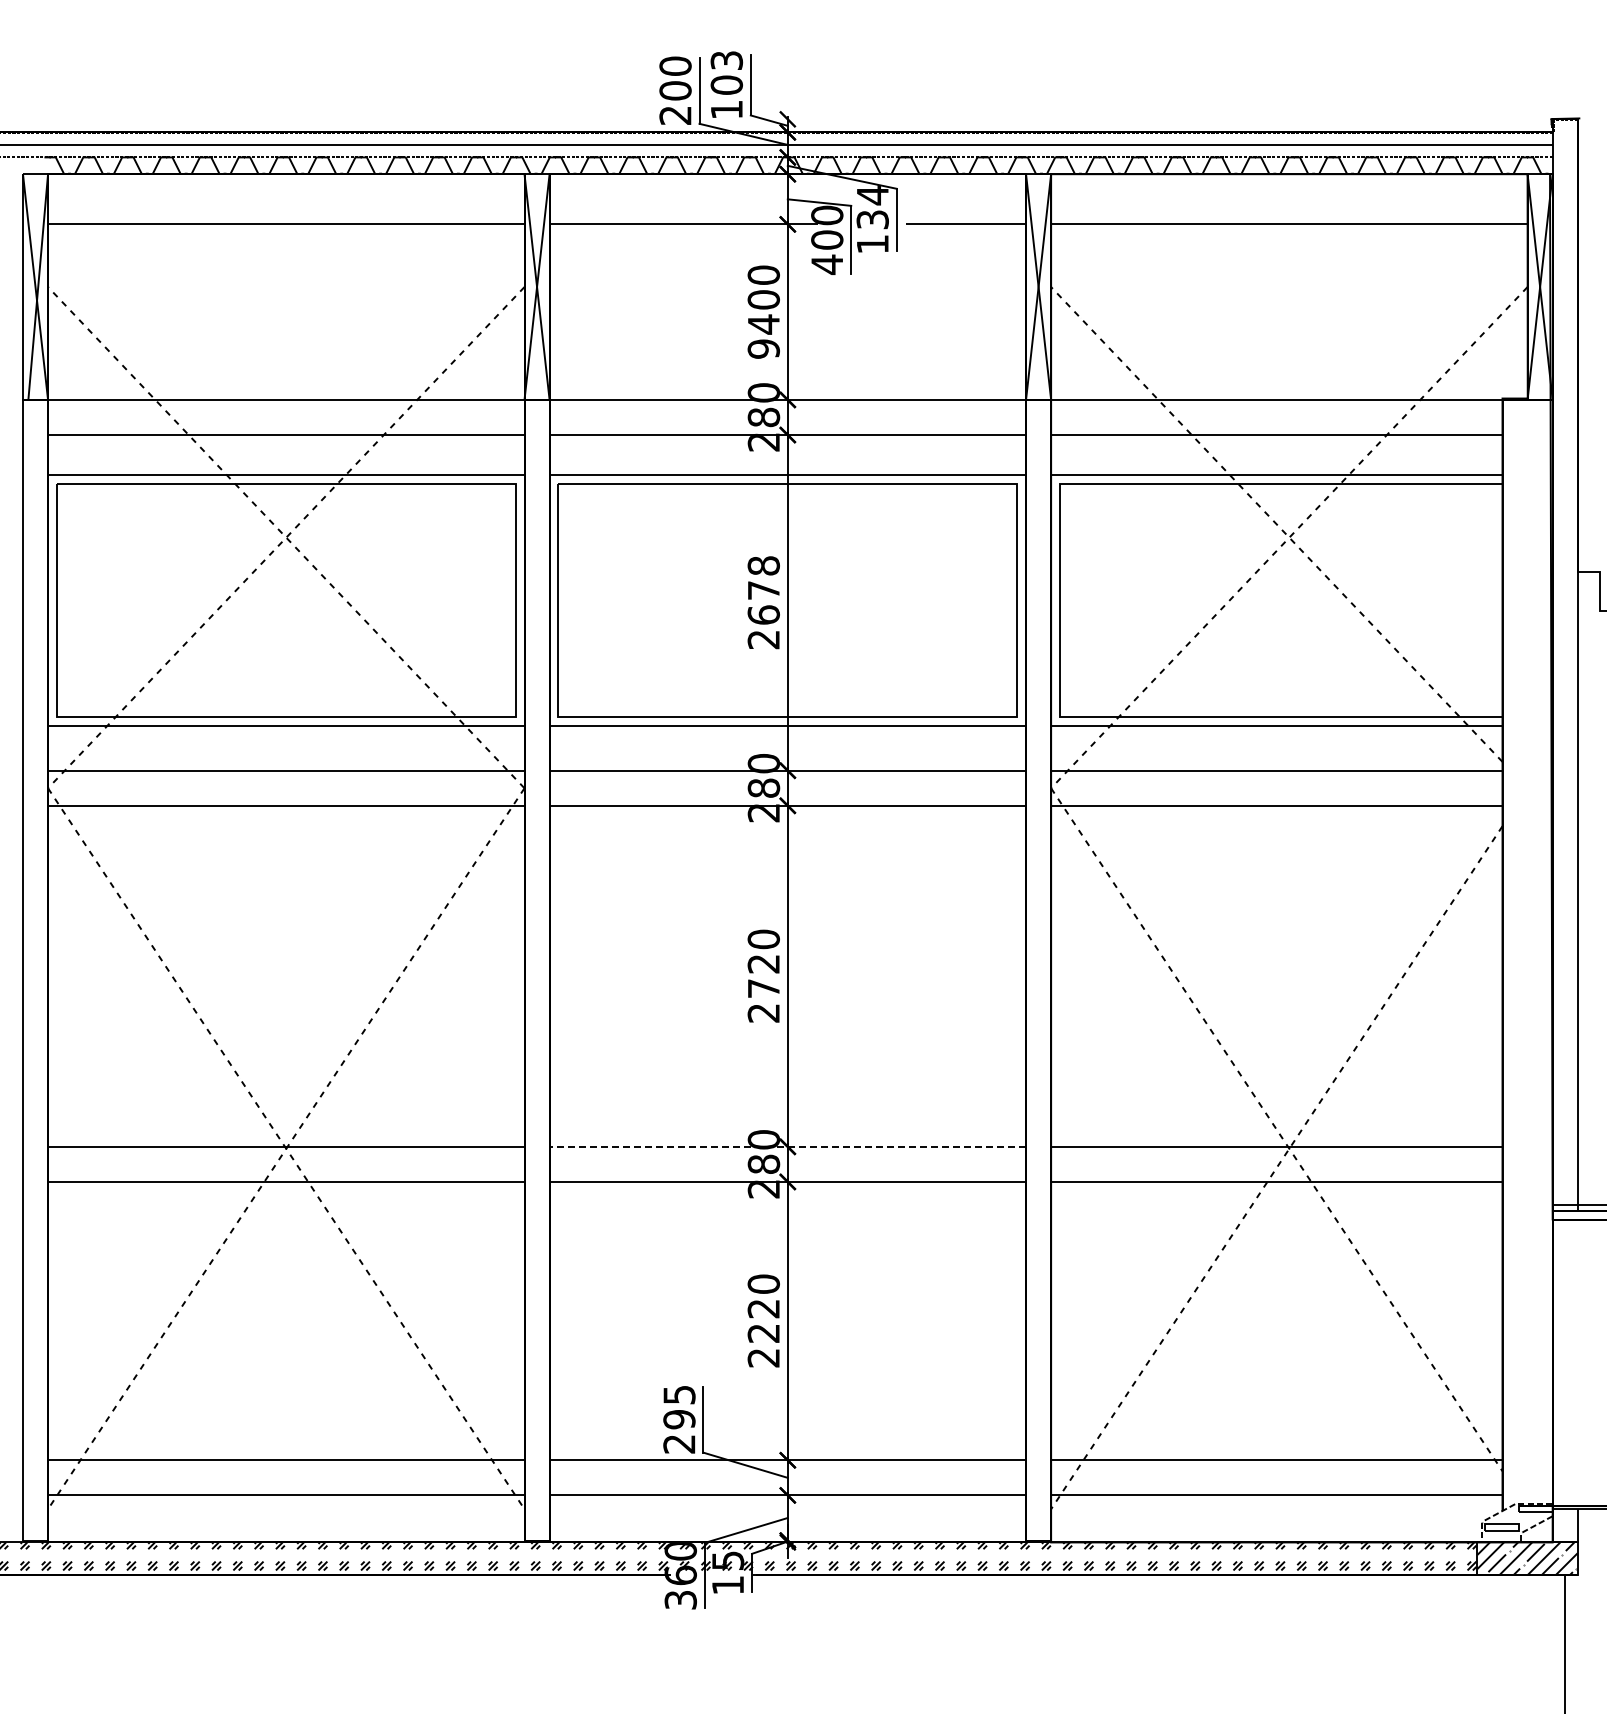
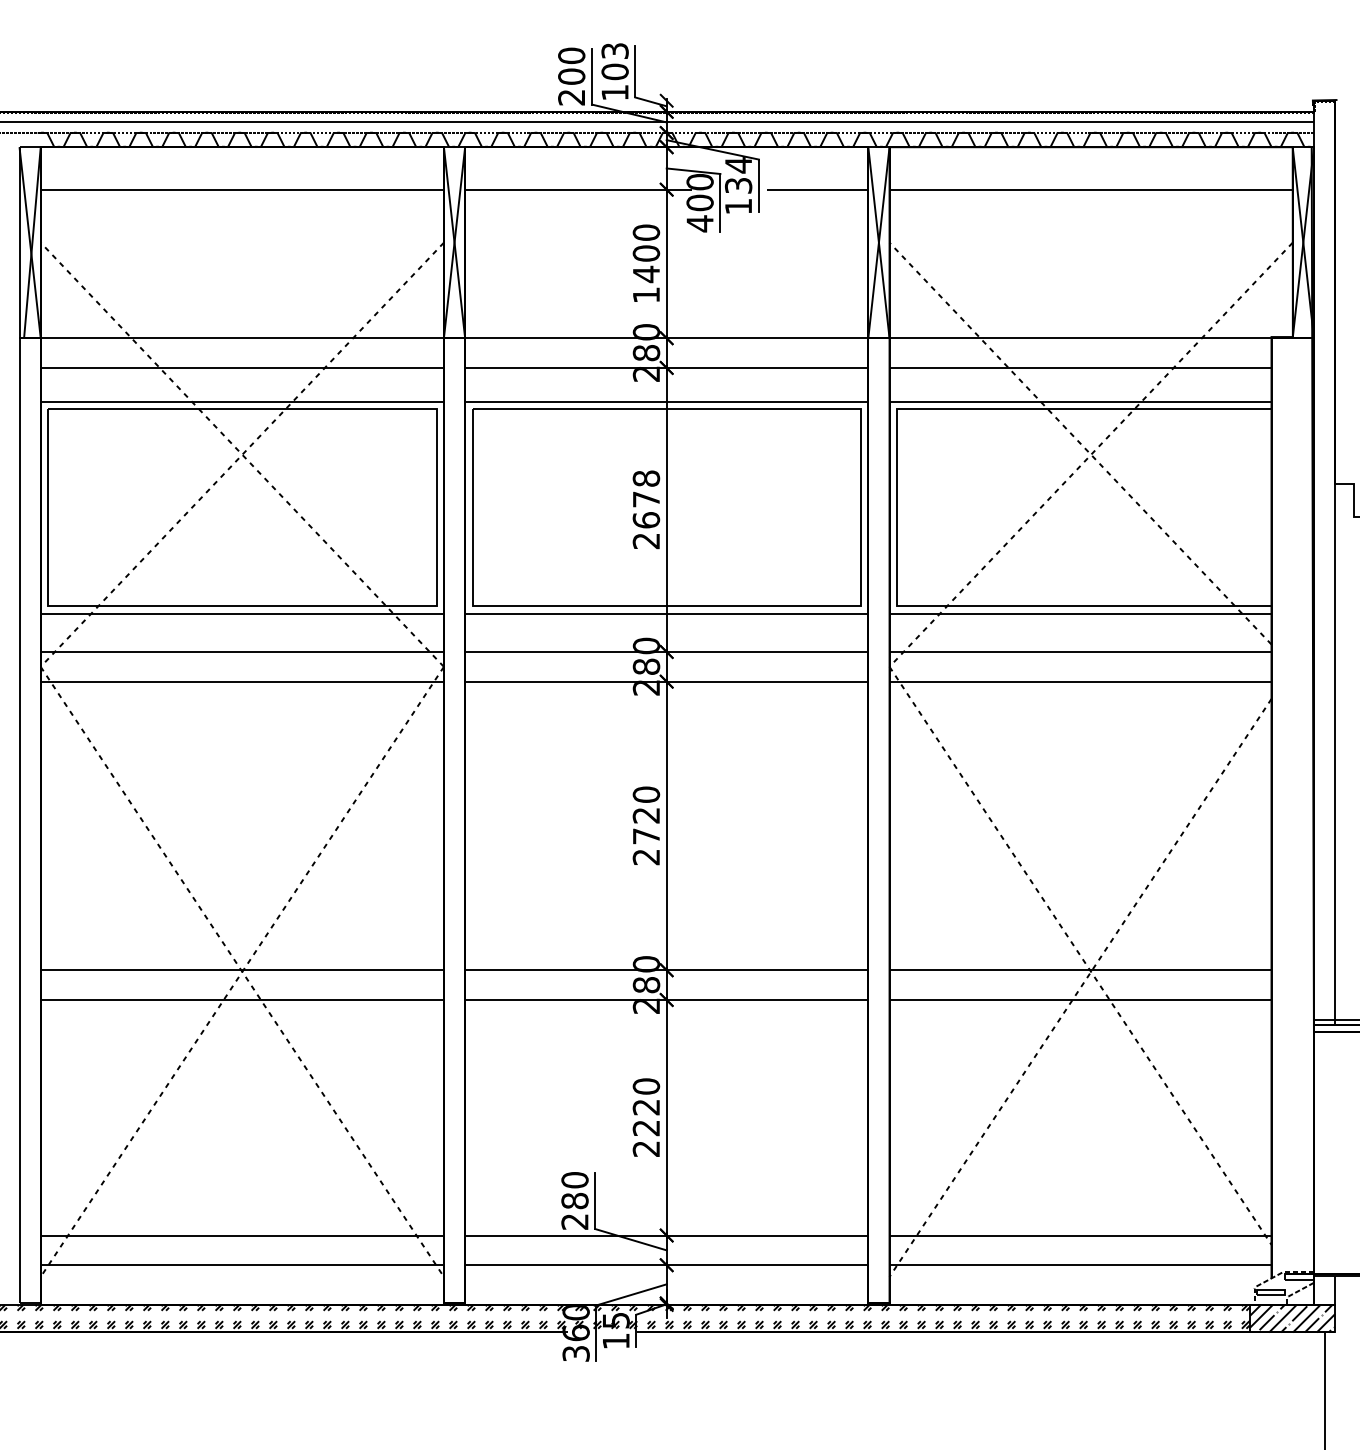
text: (763, 348) -> (646, 294), 9400 -> 1400
line: (787, 1146) -> (666, 969), dashed -> solid
text: (679, 1407) -> (575, 1190), 295 -> 280

